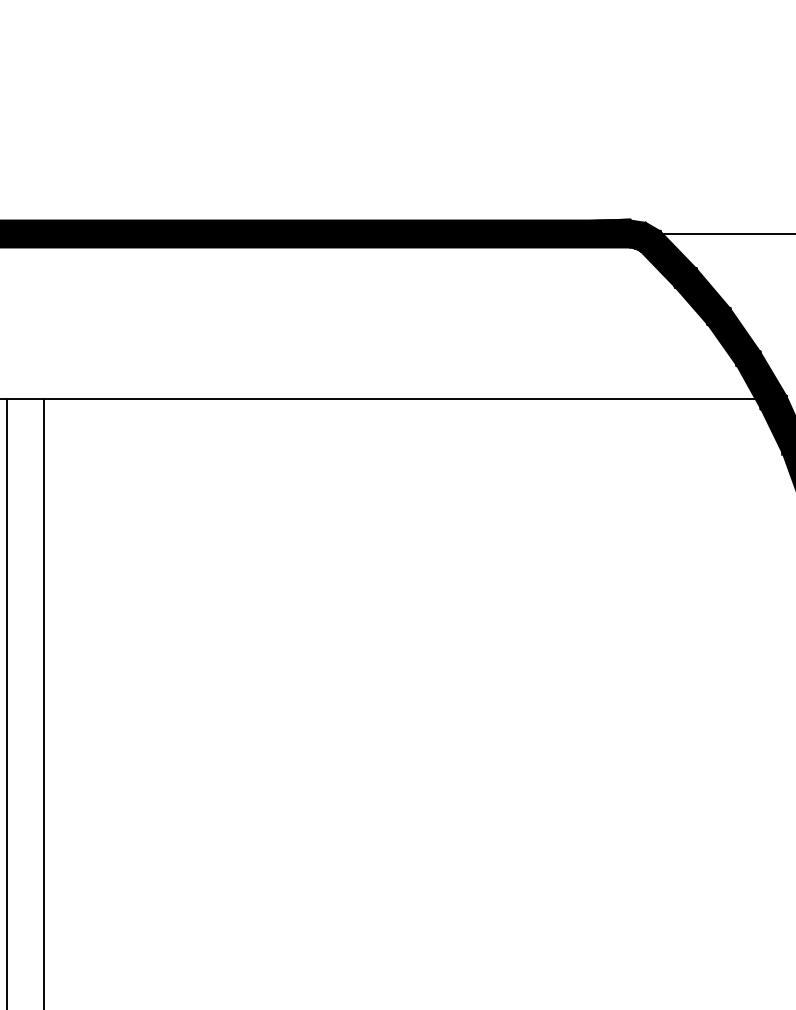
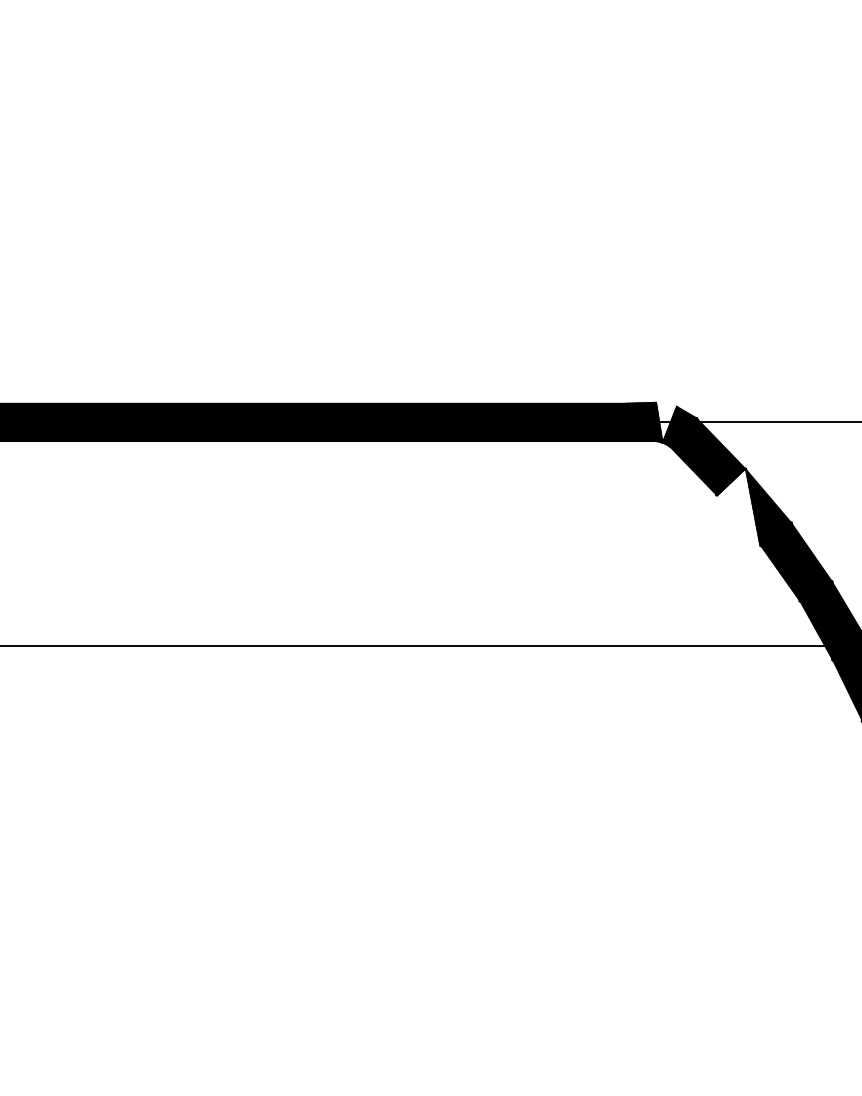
fill: (638, 234) -> (666, 423), removed
fill: (691, 296) -> (738, 507), removed

